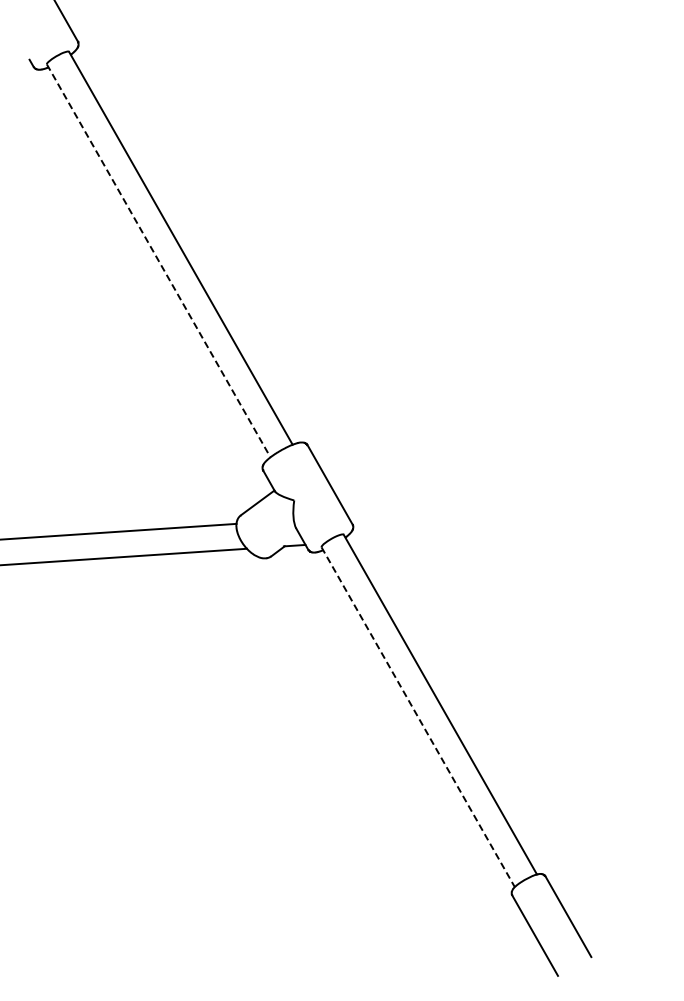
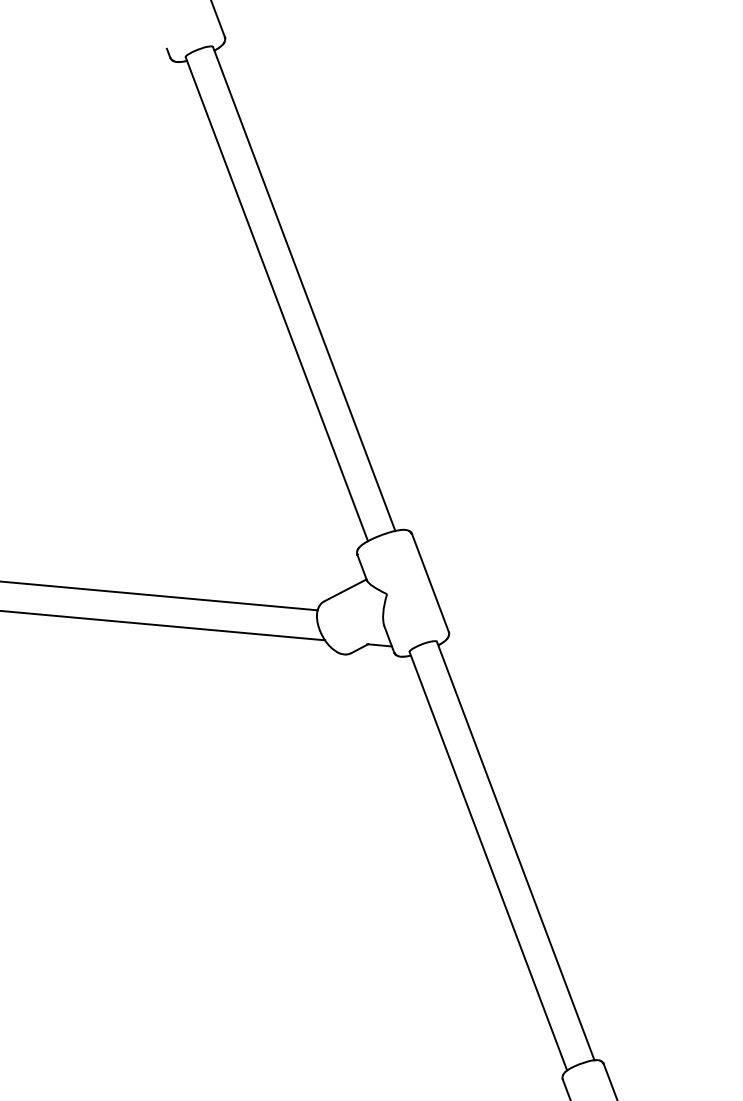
line: (158, 260) -> (276, 298), dashed -> solid
line: (418, 717) -> (488, 861), dashed -> solid

